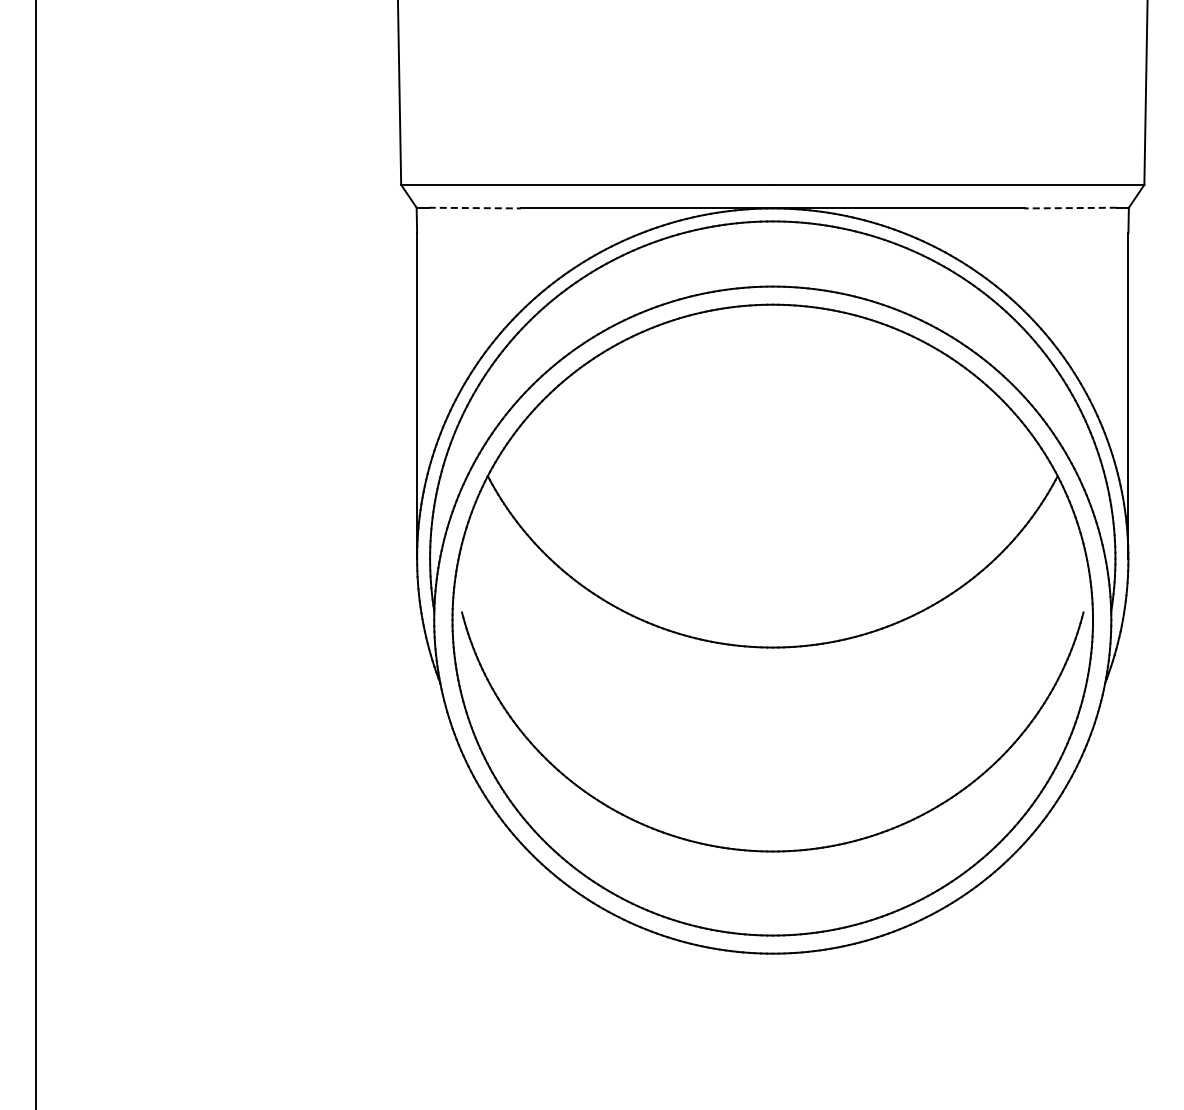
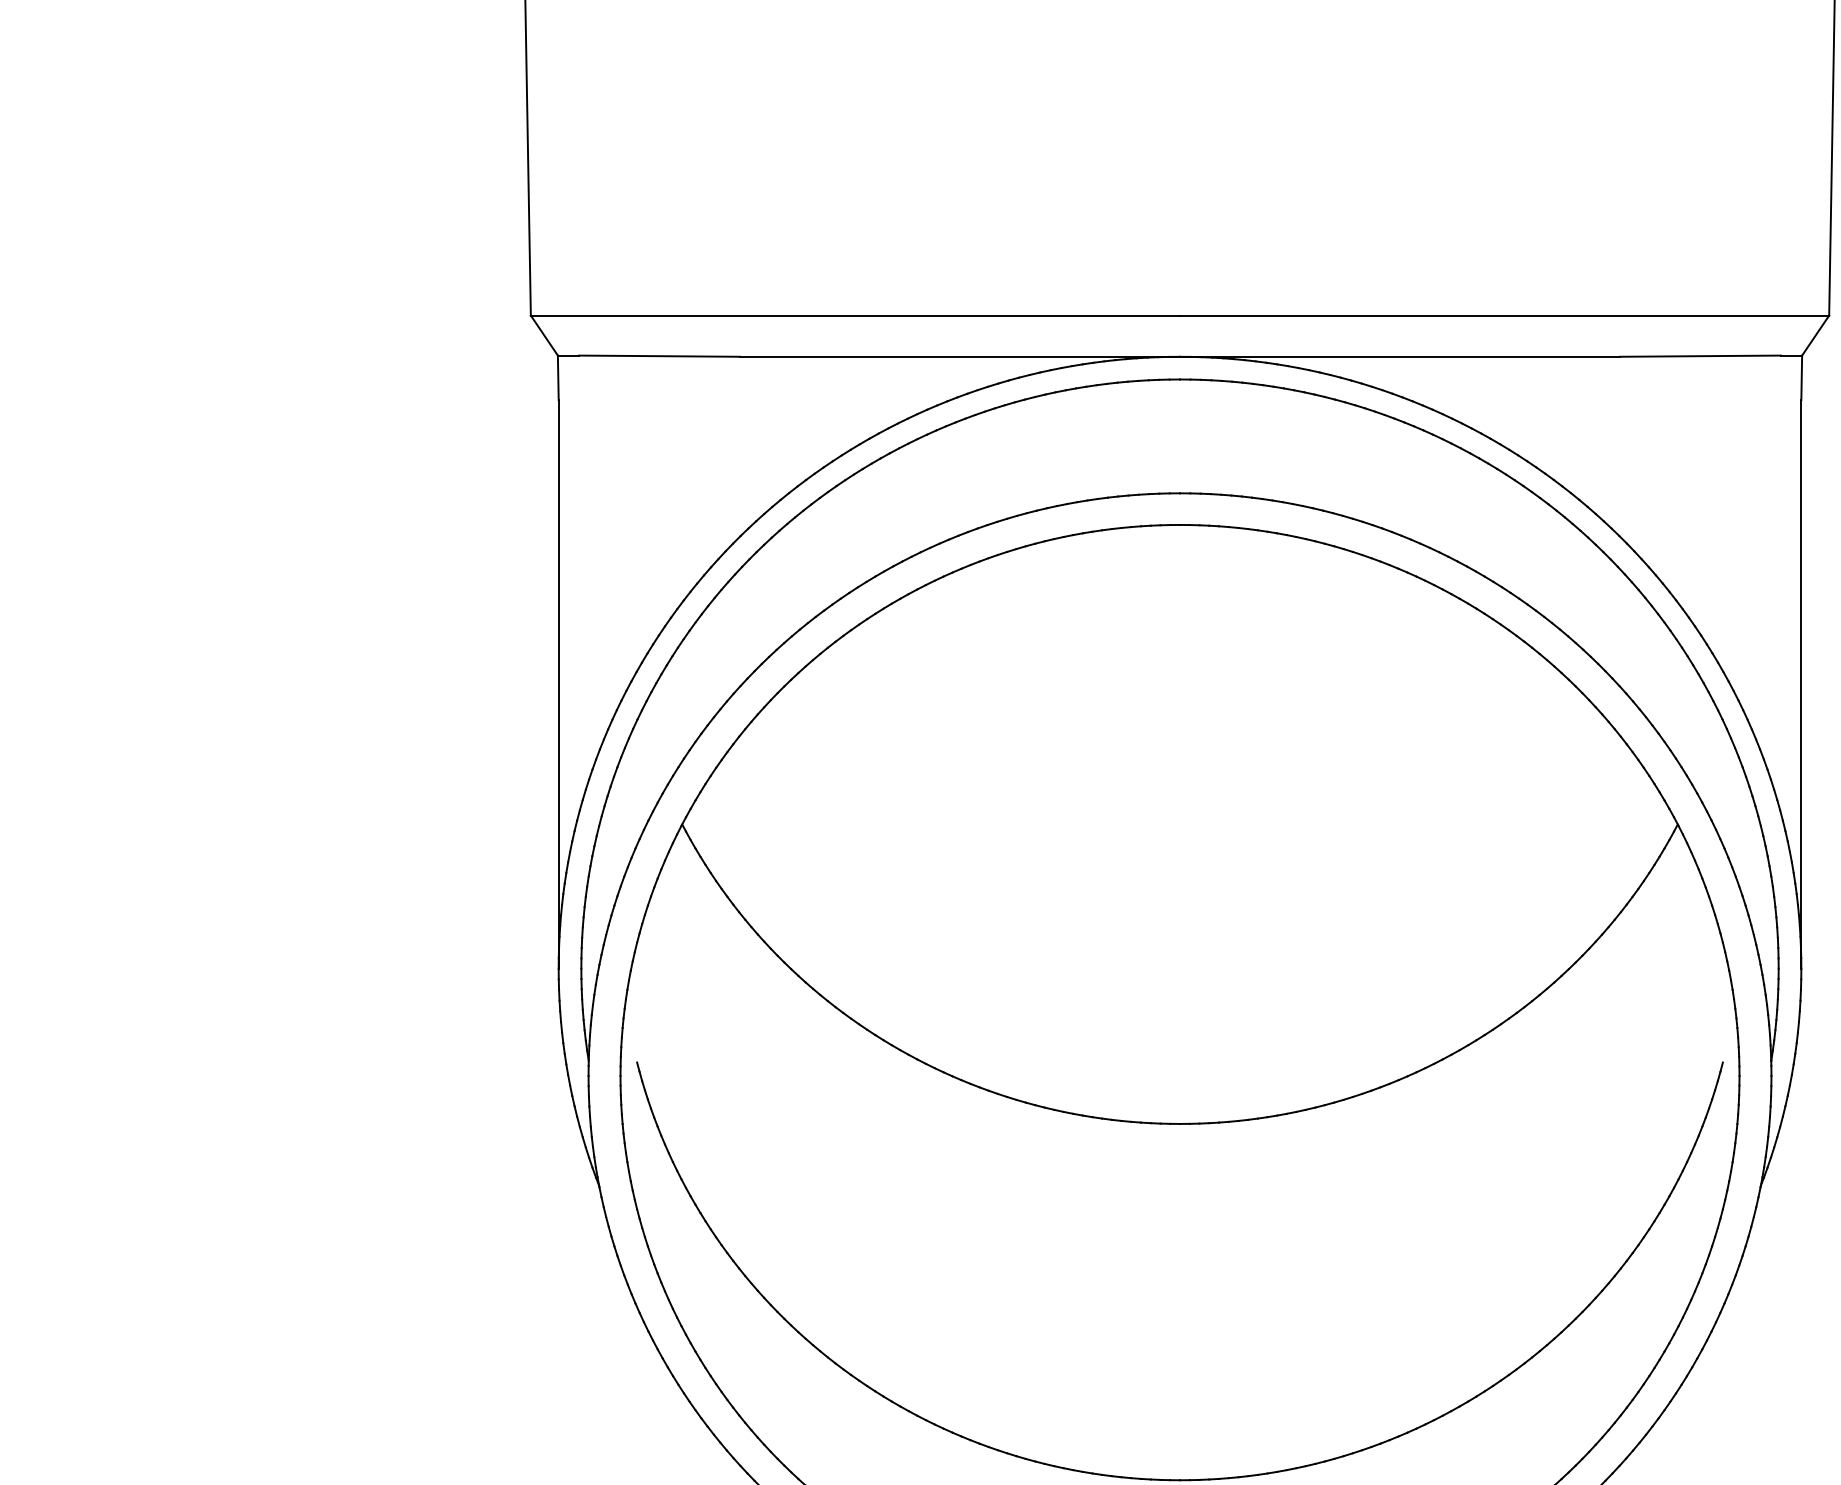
line: (475, 208) -> (660, 356), dashed -> solid
line: (1070, 208) -> (1700, 356), dashed -> solid

